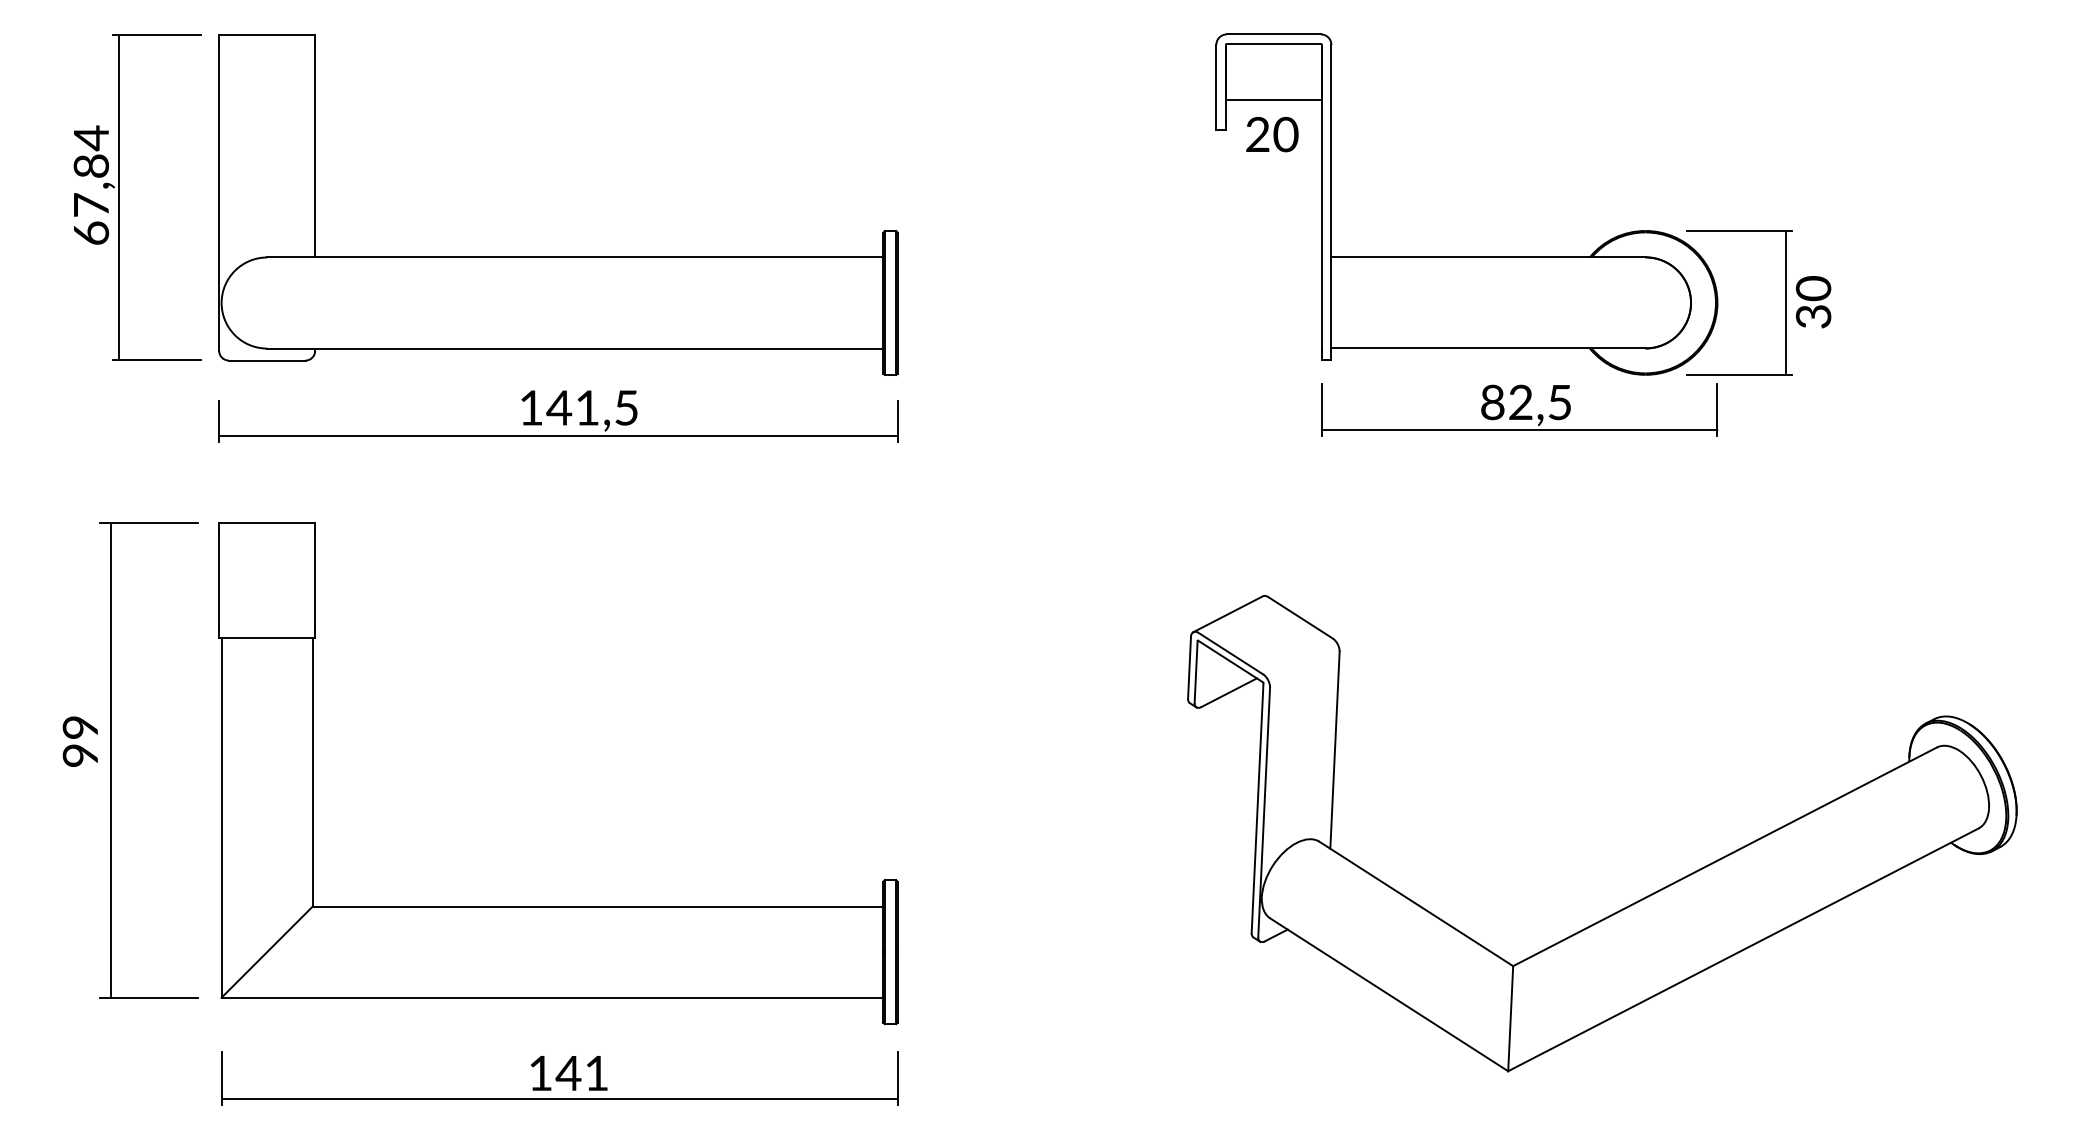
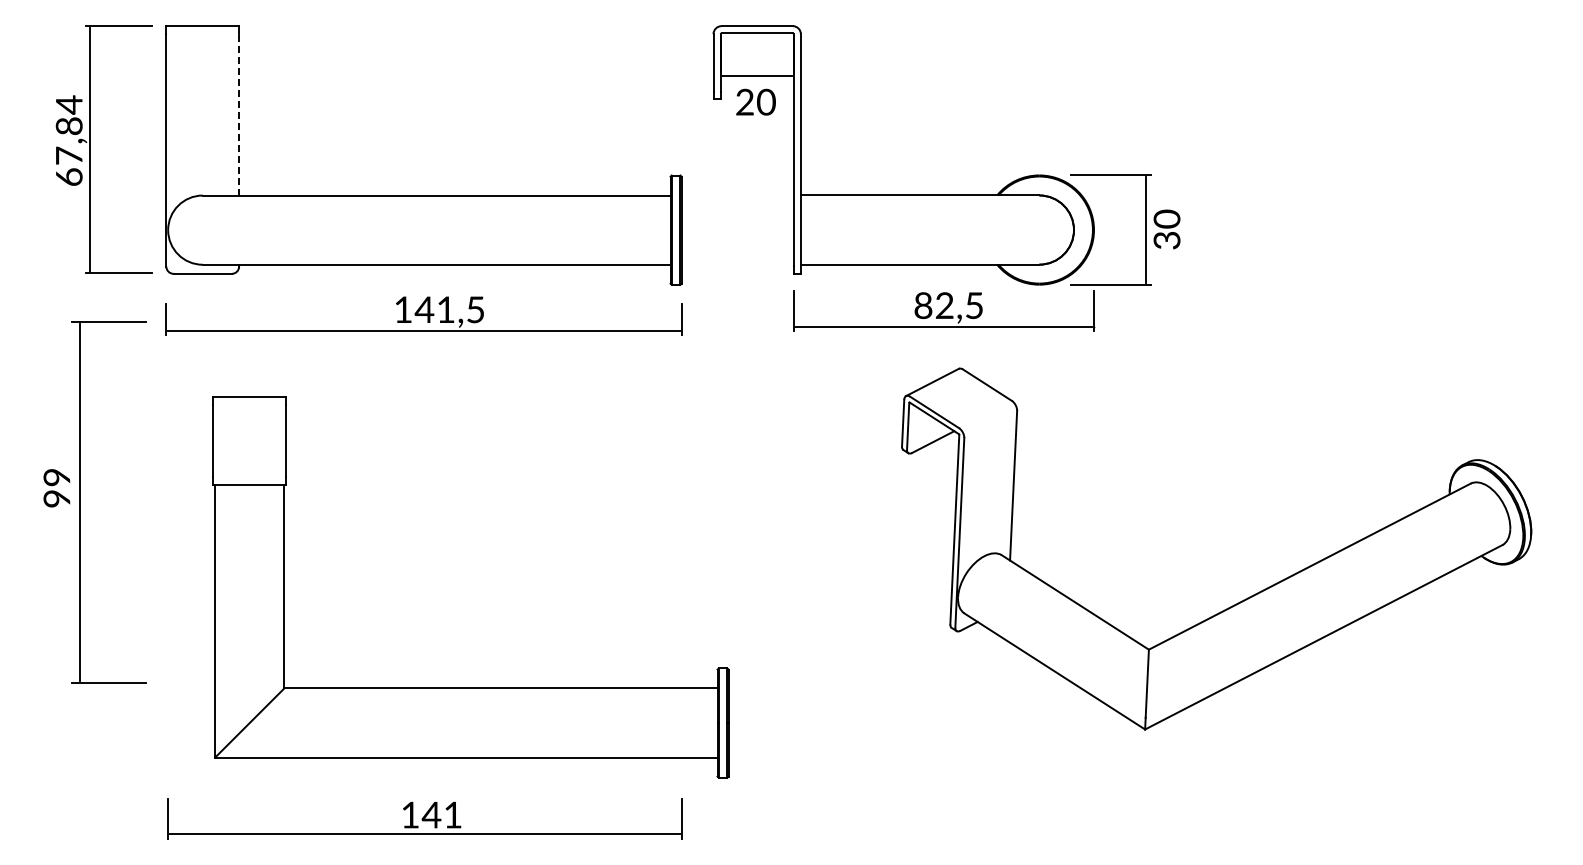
line: (315, 150) -> (239, 114), solid -> dashed
part: (1523, 256) -> (946, 194), moved
part: (111, 760) -> (80, 502), moved
part: (1635, 901) -> (1241, 600), moved
part: (557, 905) -> (470, 687), moved

